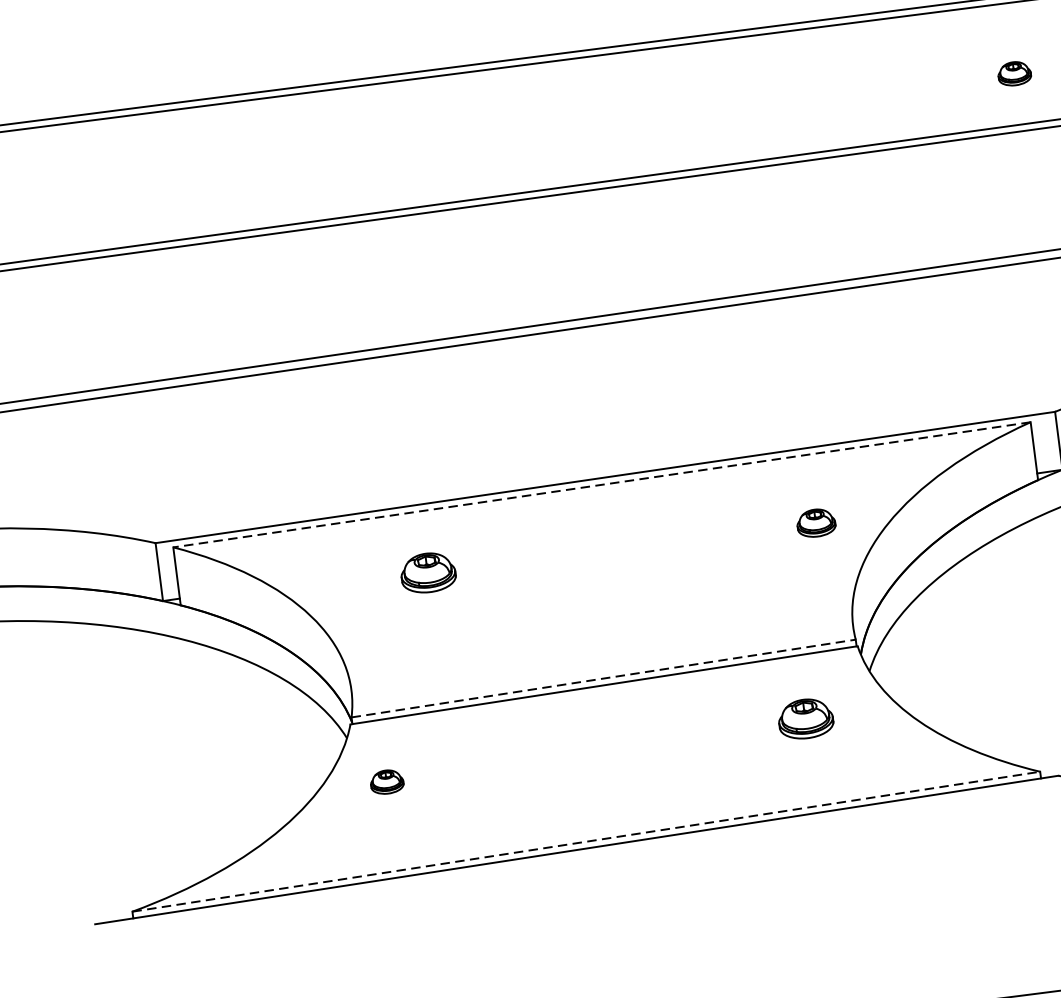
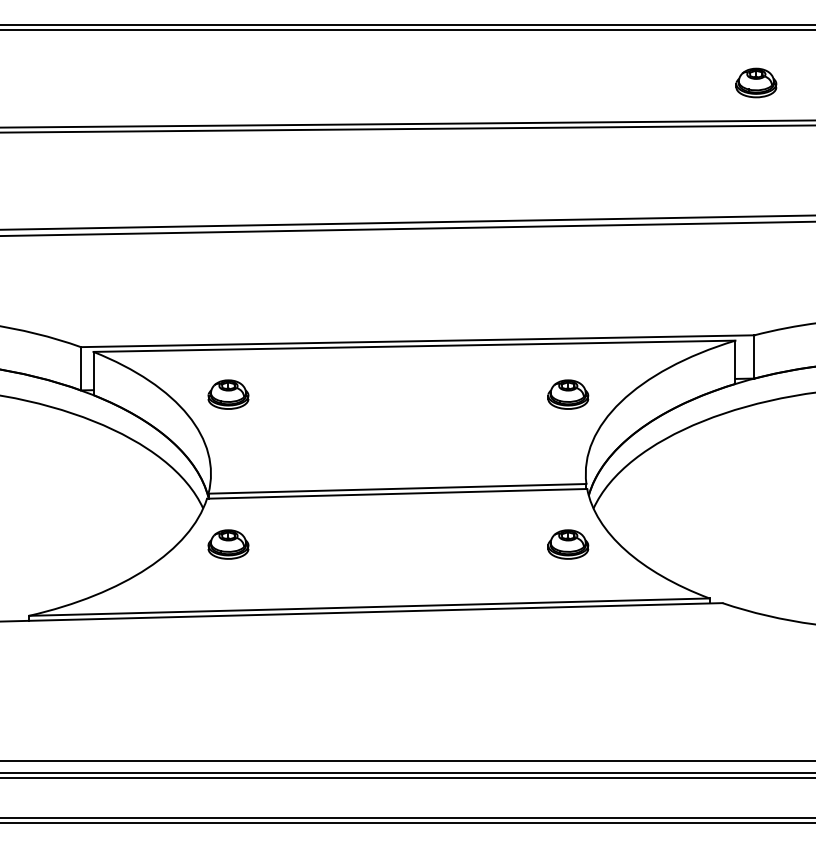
part: (1014, 73) -> (756, 82), size x1.67
line: (600, 485) -> (413, 346), dashed -> solid
part: (816, 522) -> (568, 394), size x1.43
part: (428, 572) -> (228, 394), moved
line: (603, 678) -> (397, 488), dashed -> solid
part: (806, 718) -> (568, 544), moved
part: (387, 782) -> (228, 544), size x1.67
line: (586, 842) -> (369, 607), dashed -> solid

